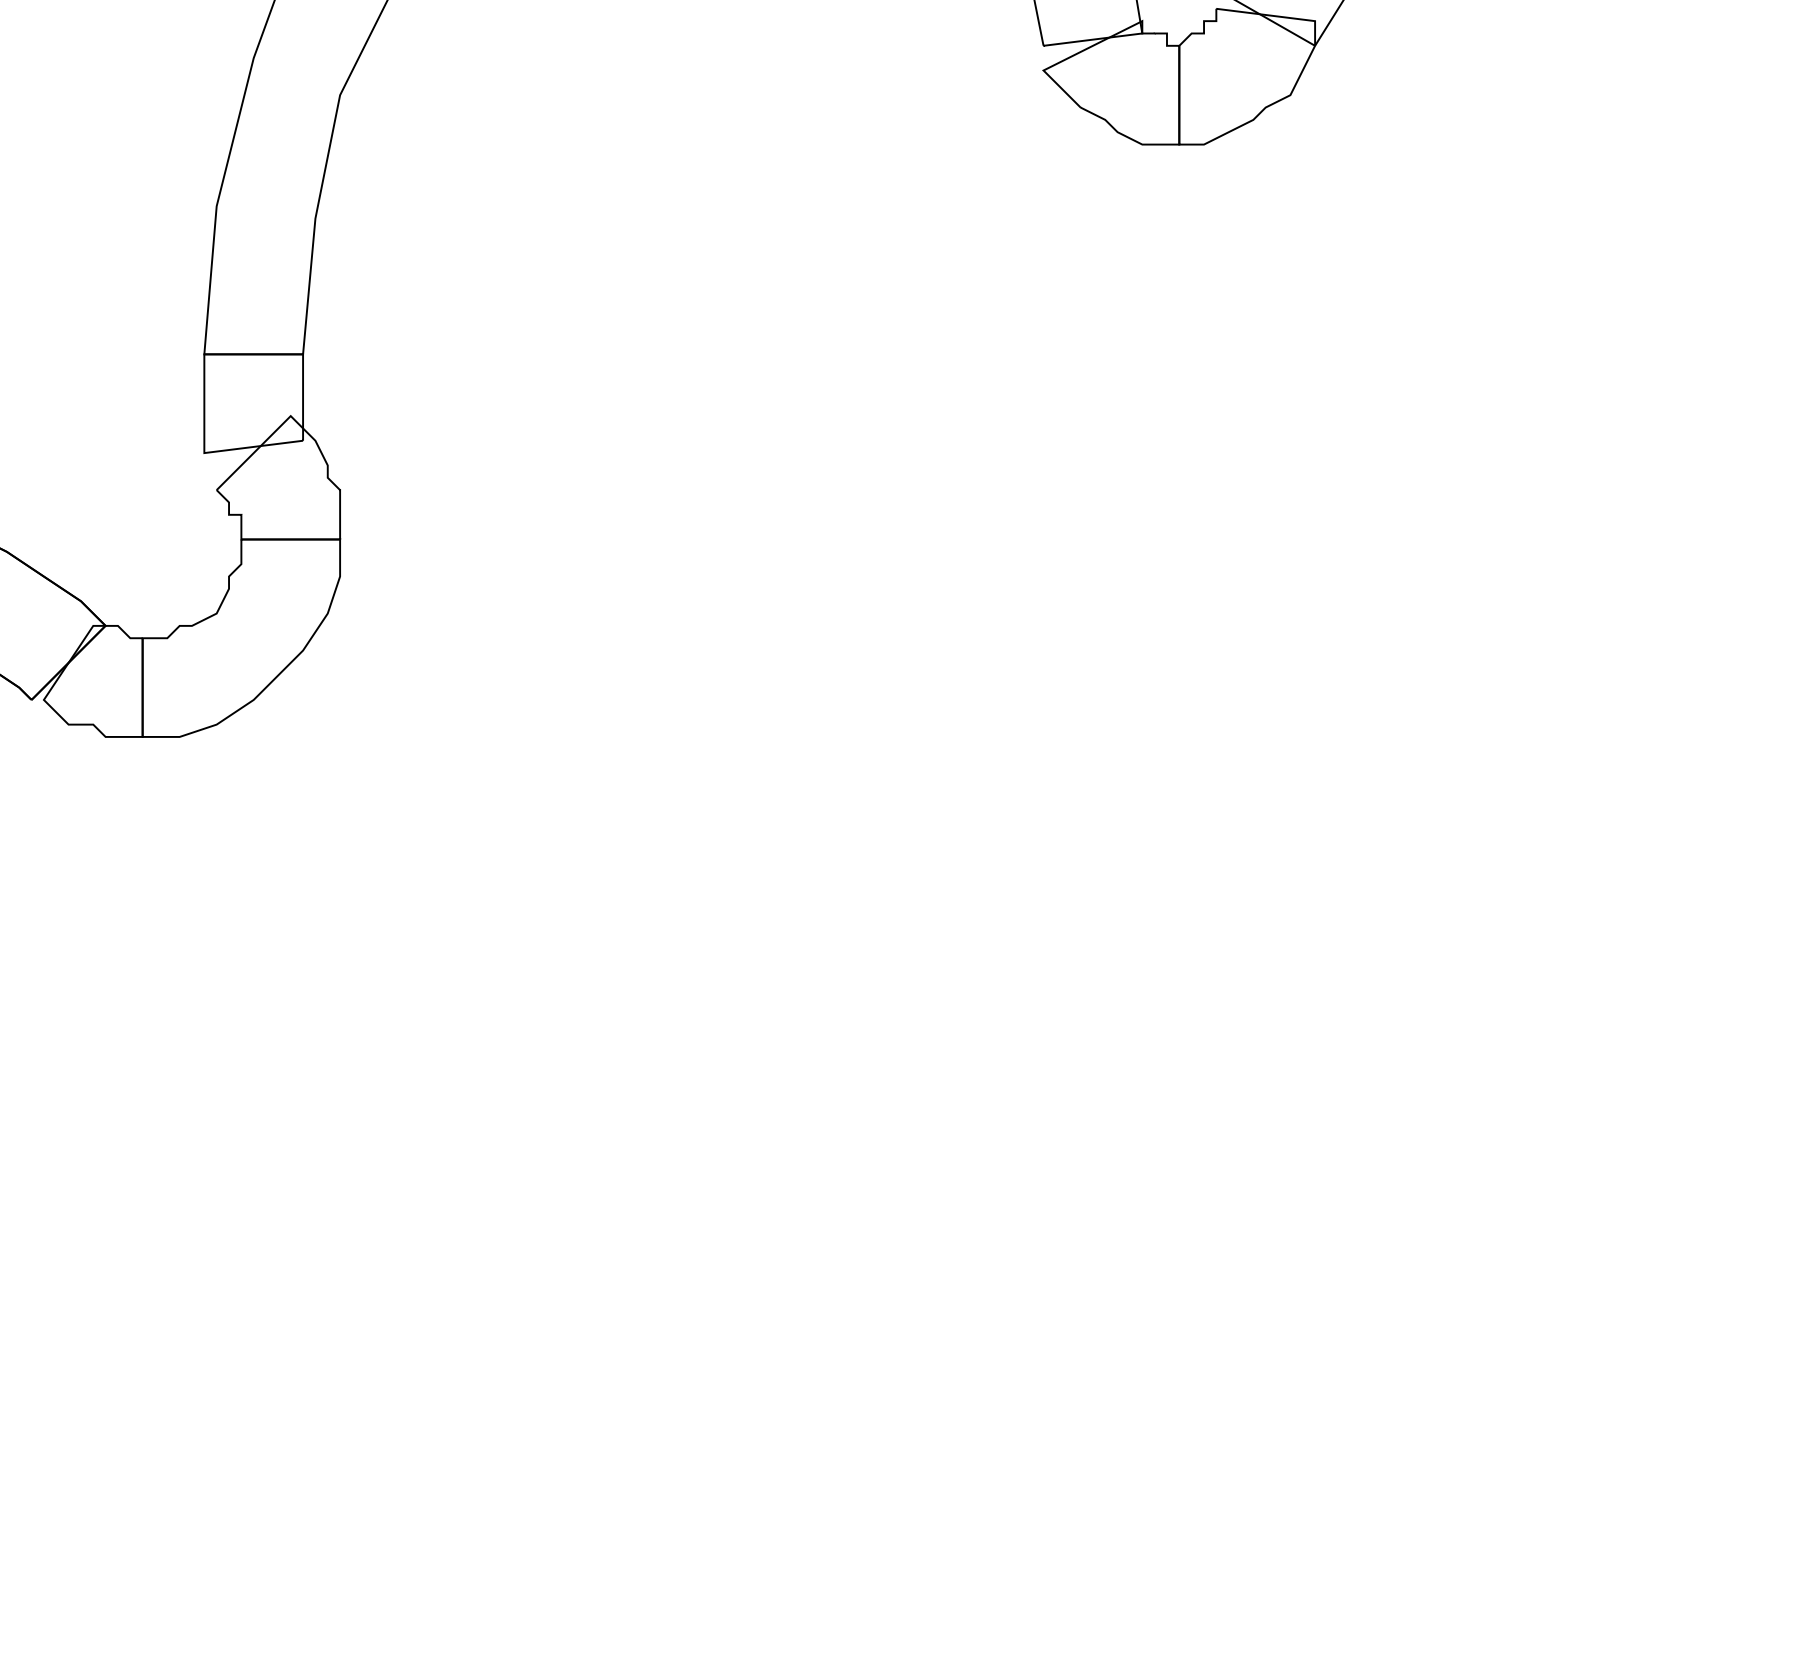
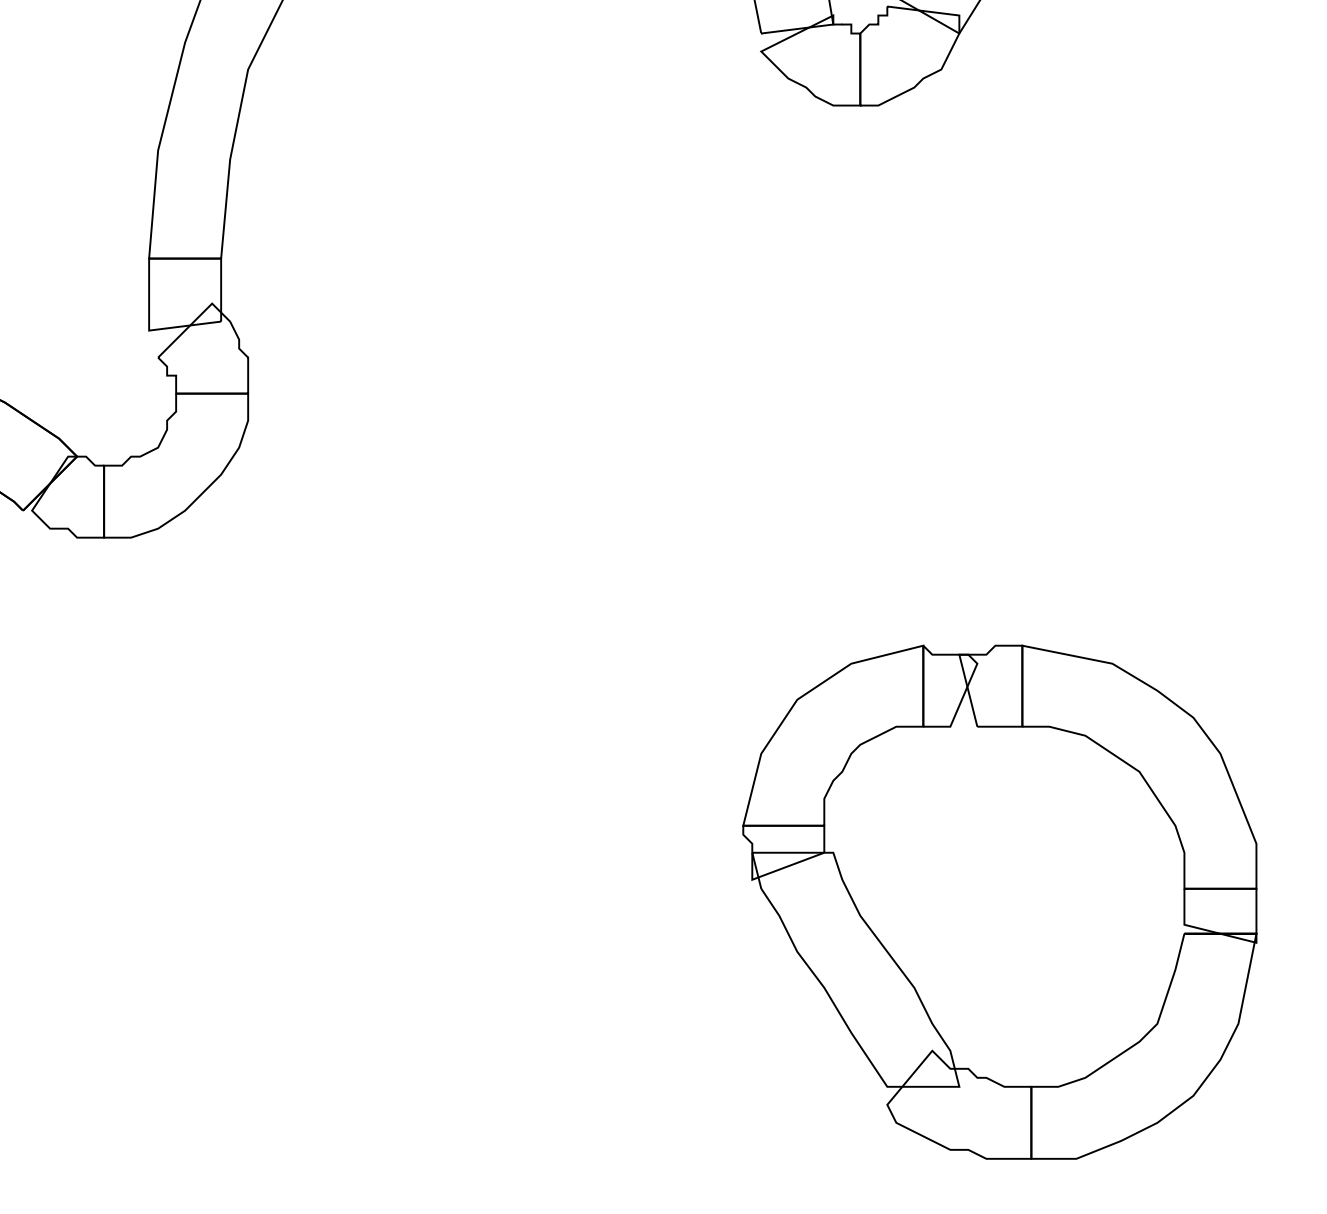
part: (1370, 1235) -> (999, 901), added

